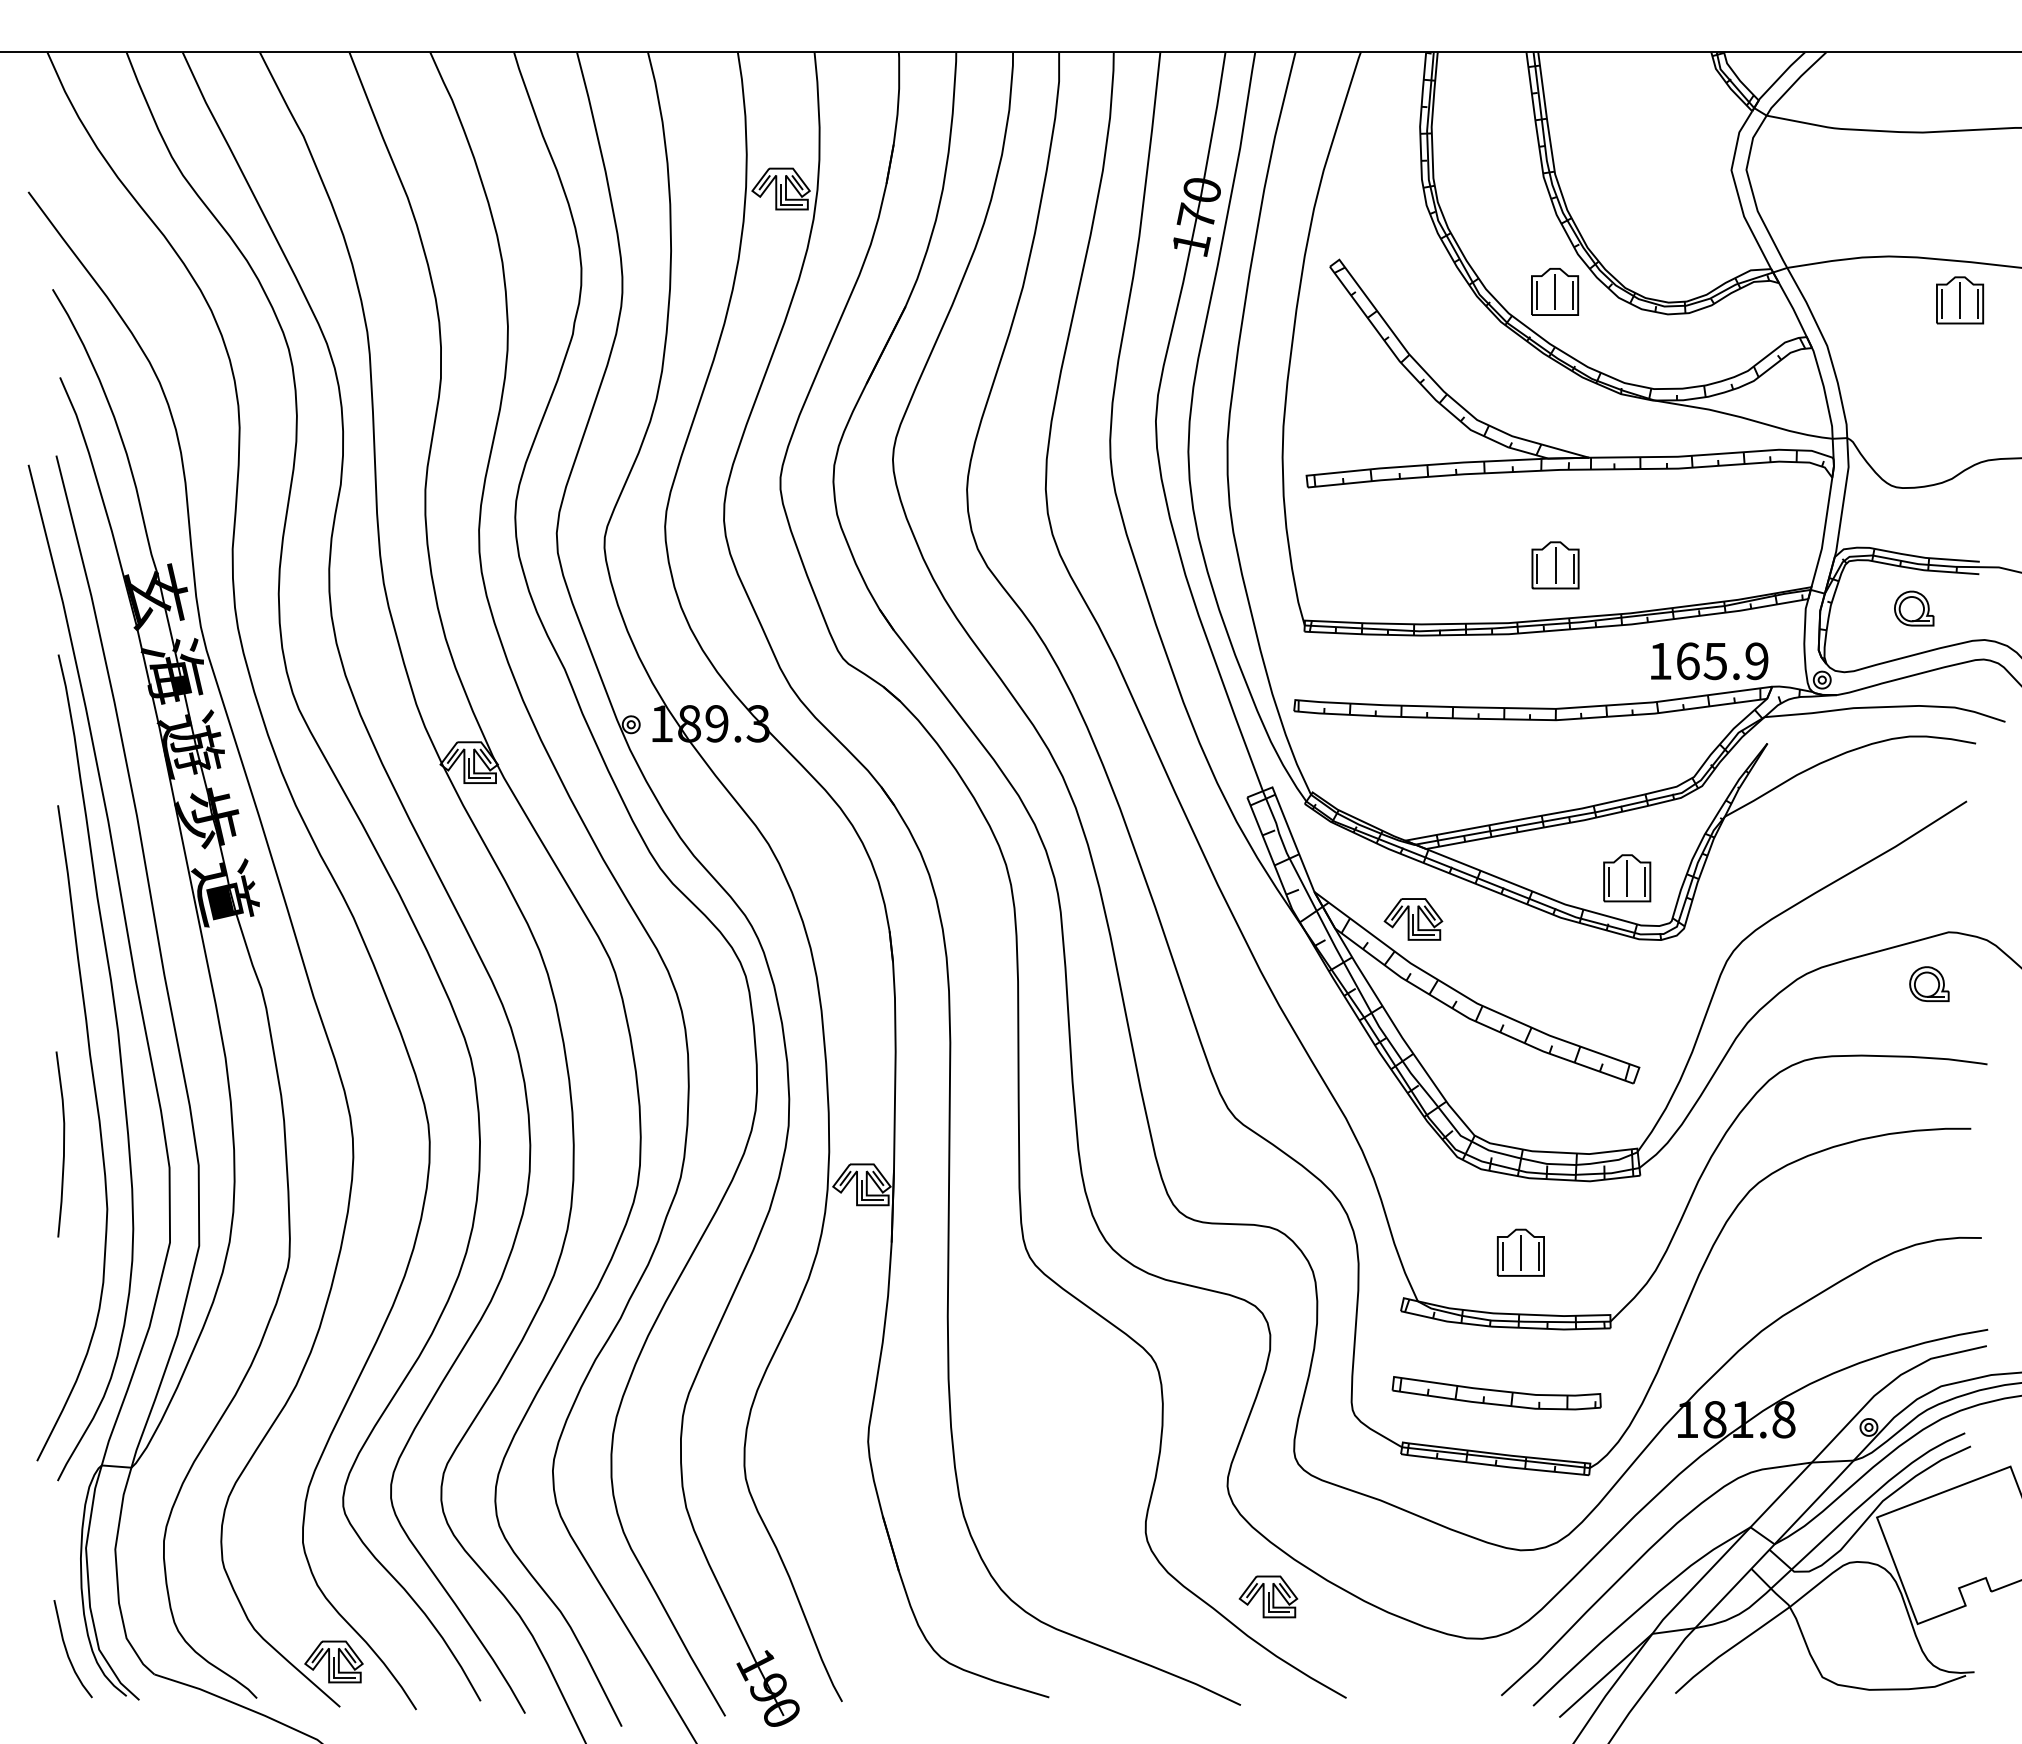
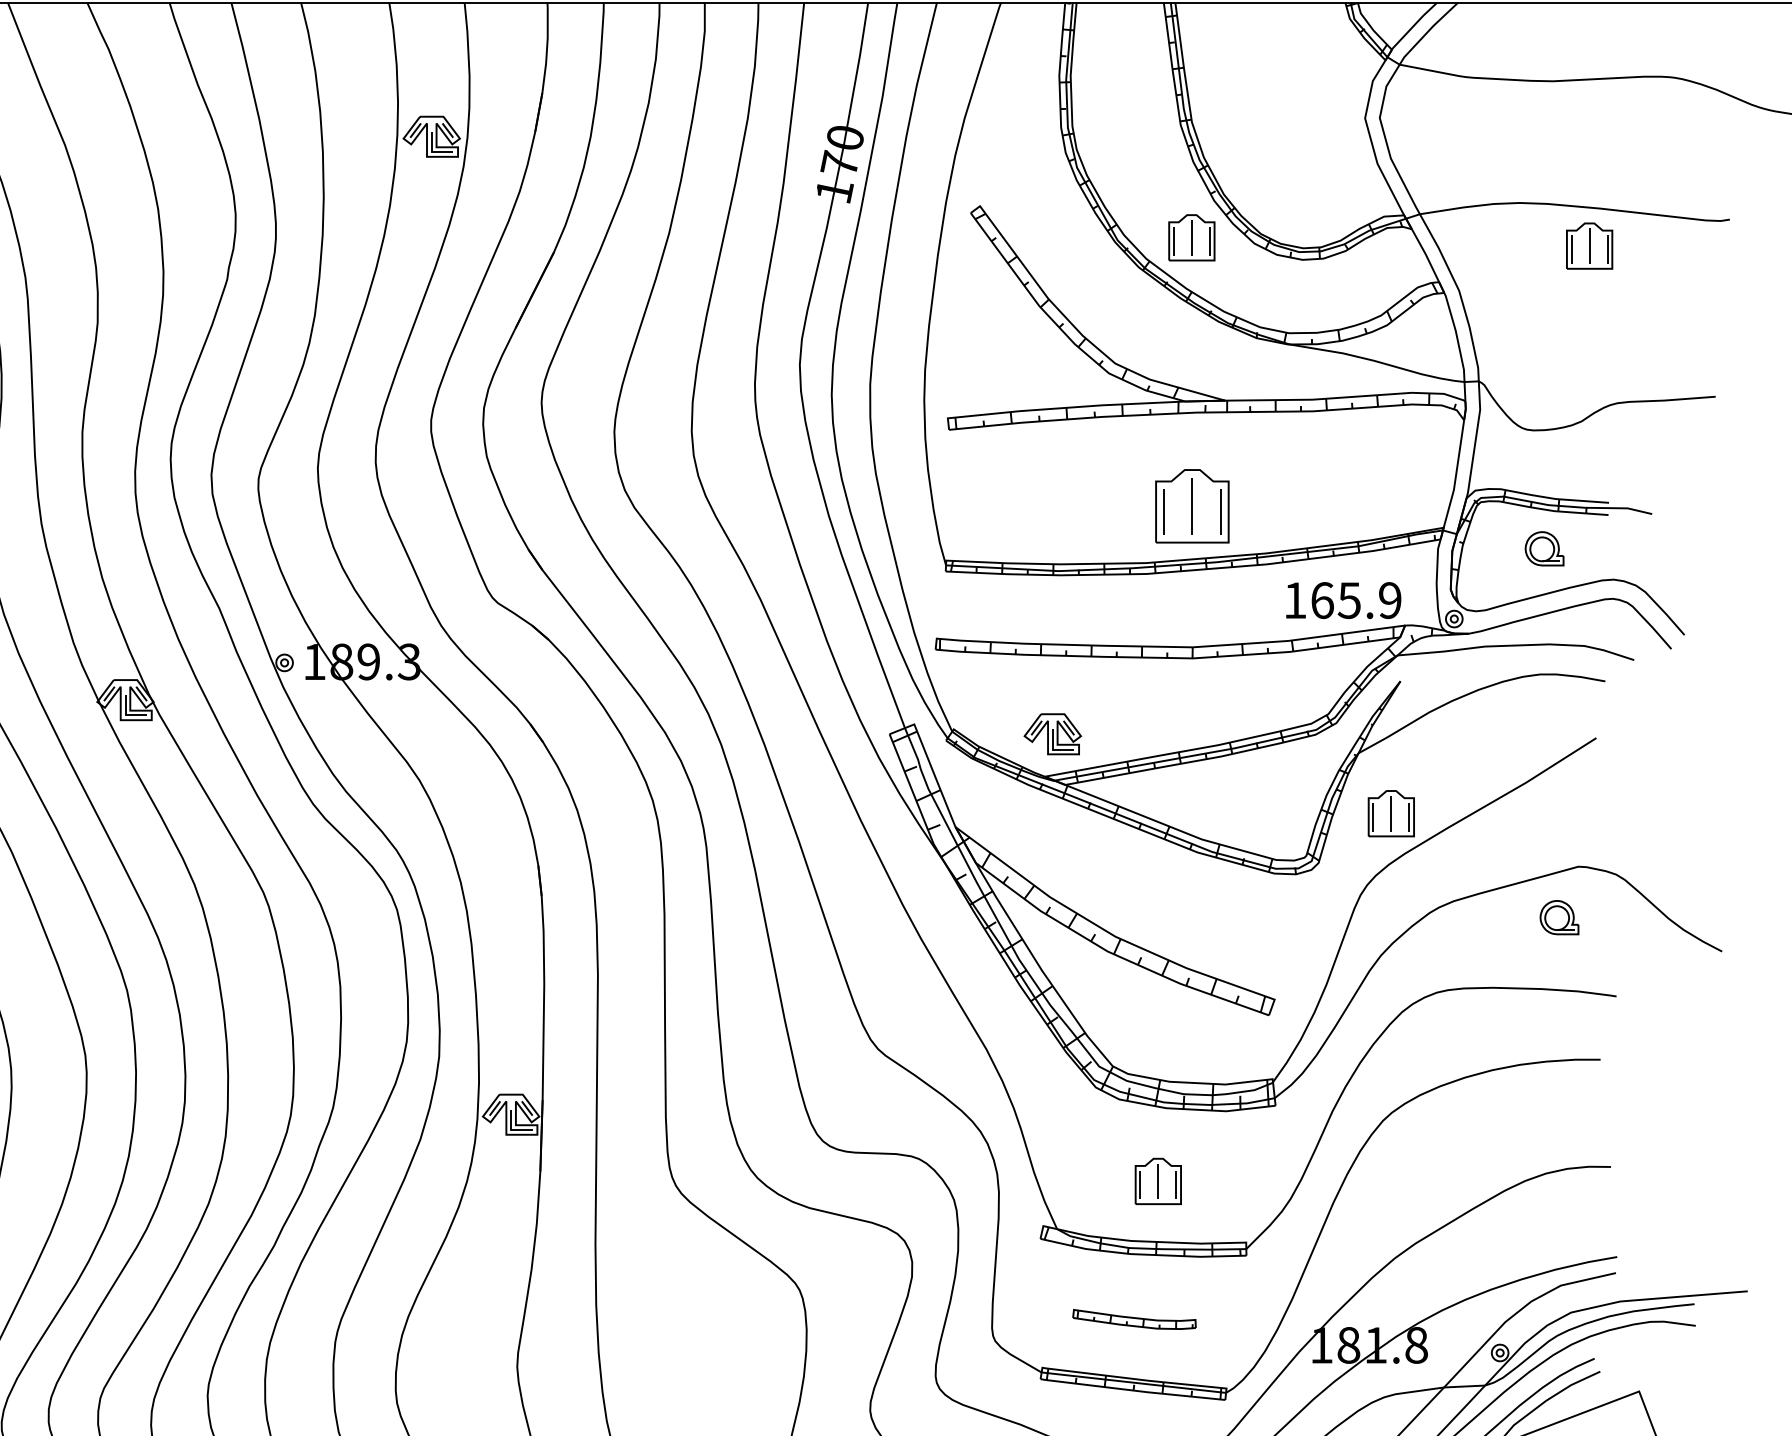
part: (1555, 565) -> (1192, 506), size x1.6
part: (1627, 878) -> (1391, 813), moved
part: (1413, 919) -> (1052, 734), moved
part: (1496, 1393) -> (1134, 1319), size x0.6

